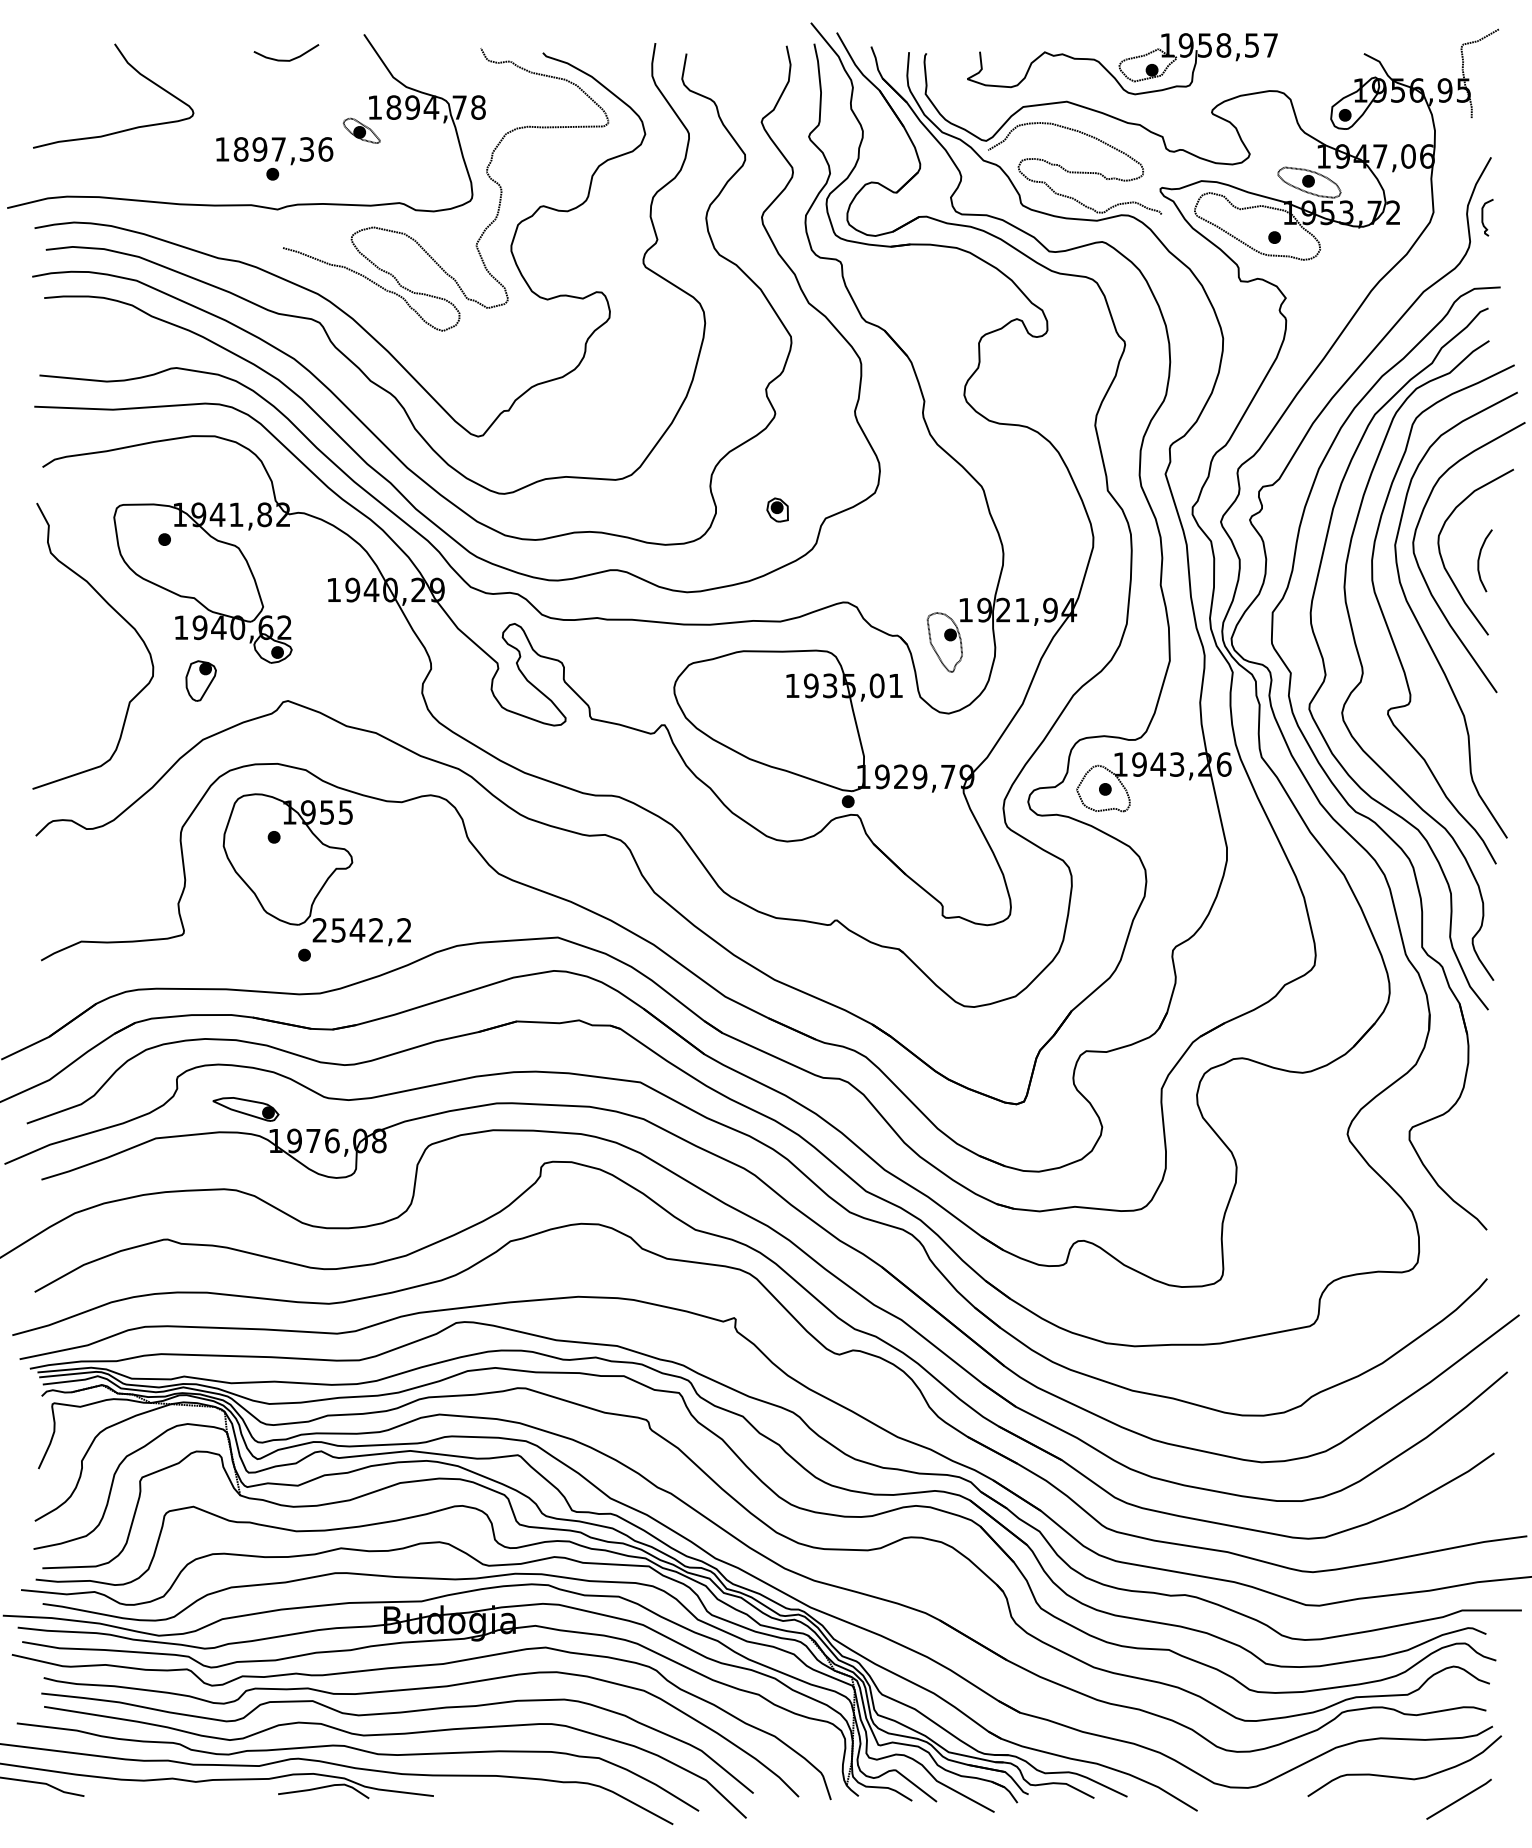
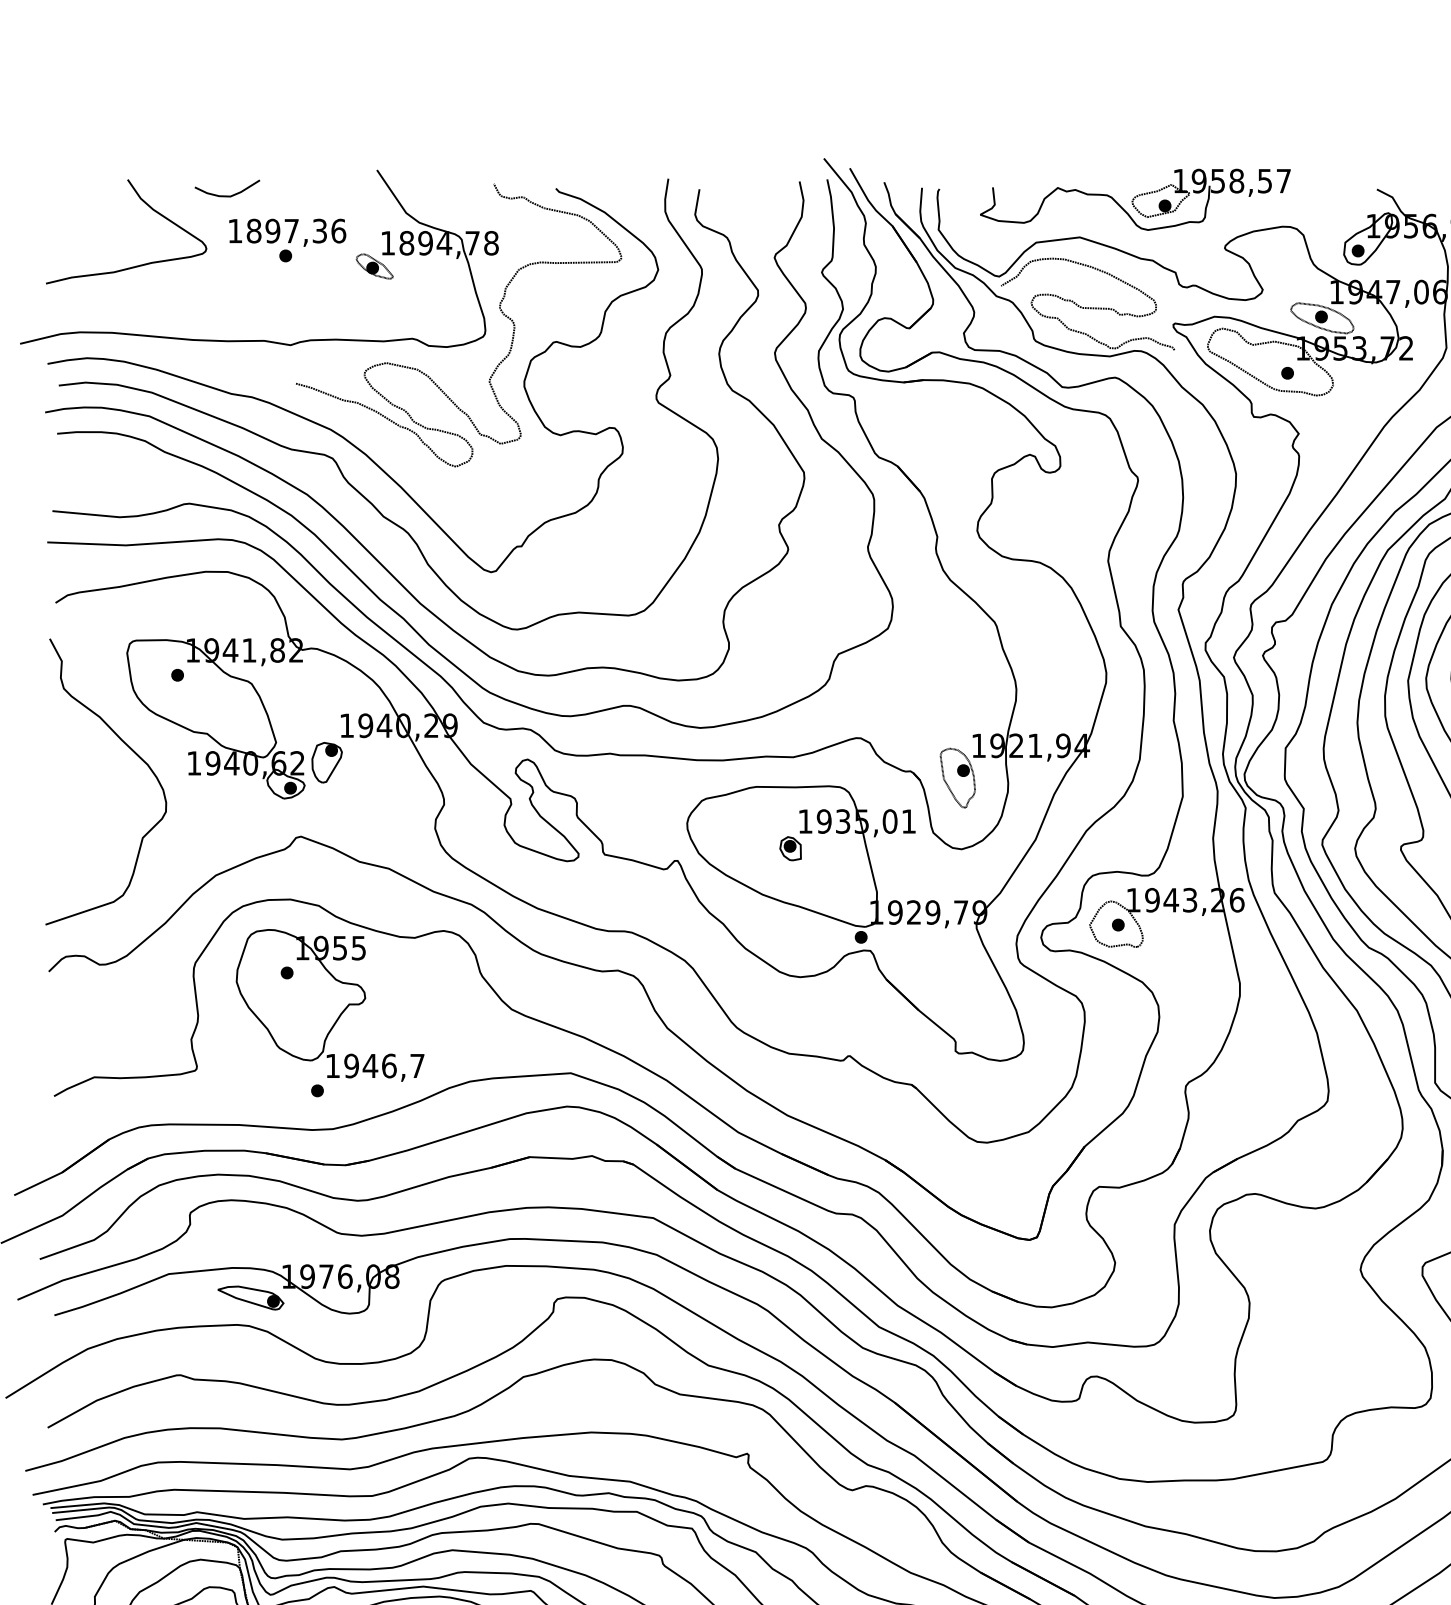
curve: (286, 59) -> (227, 195), moved
text: (274, 158) -> (287, 240), moved
part: (777, 509) -> (790, 848), moved
part: (200, 680) -> (326, 762), moved
text: (361, 930) -> (374, 1066), 2542,2 -> 1946,7
part: (245, 1109) -> (250, 1298), moved

